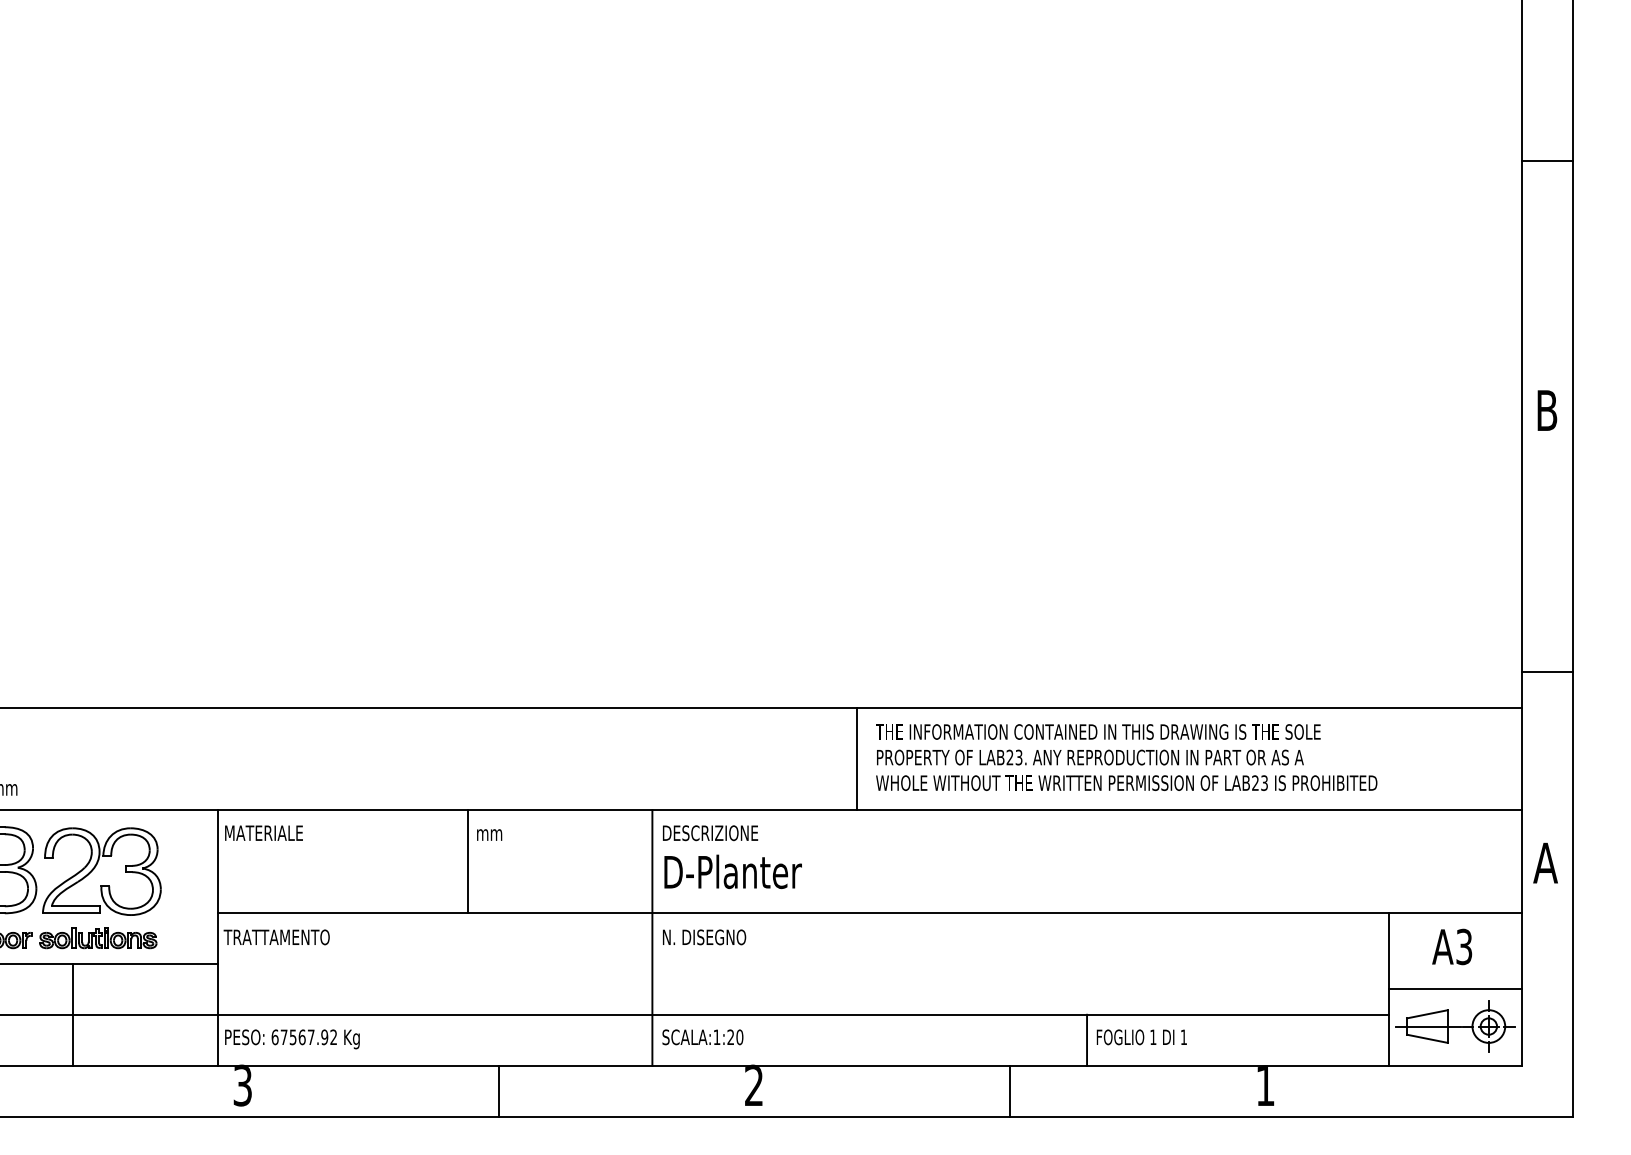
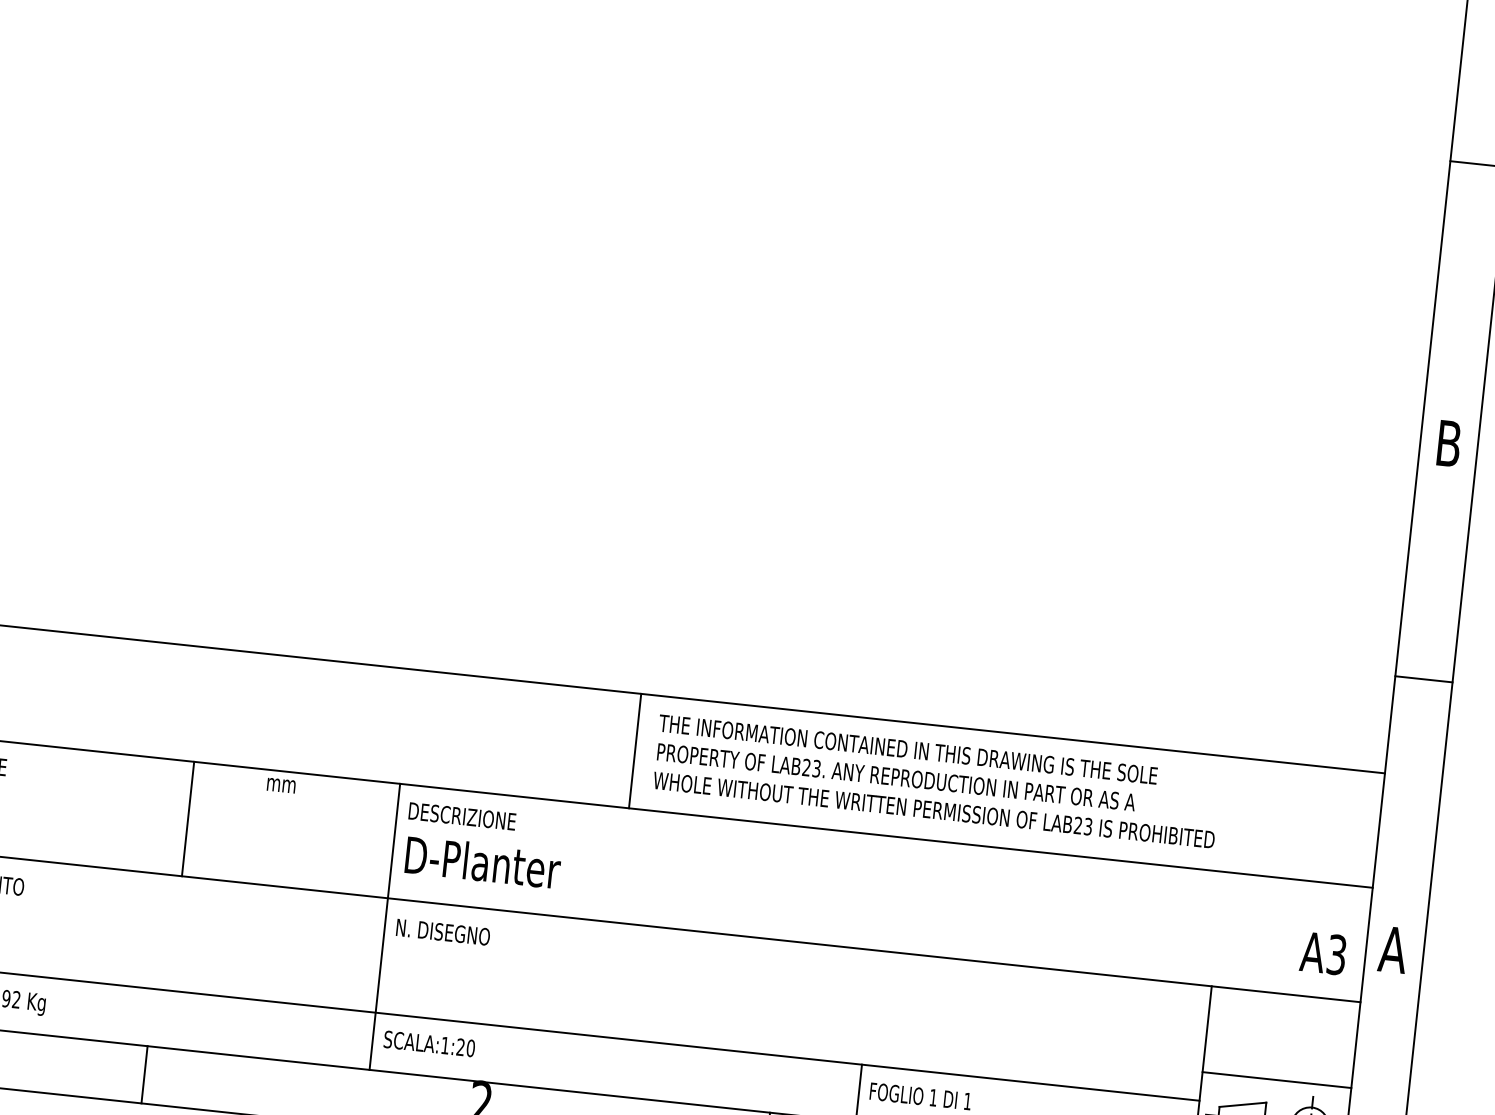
line: (1546, 672) -> (1423, 679), moved
text: (489, 834) -> (281, 785), moved
text: (1452, 946) -> (1323, 952), moved
line: (498, 1091) -> (143, 1074), moved

